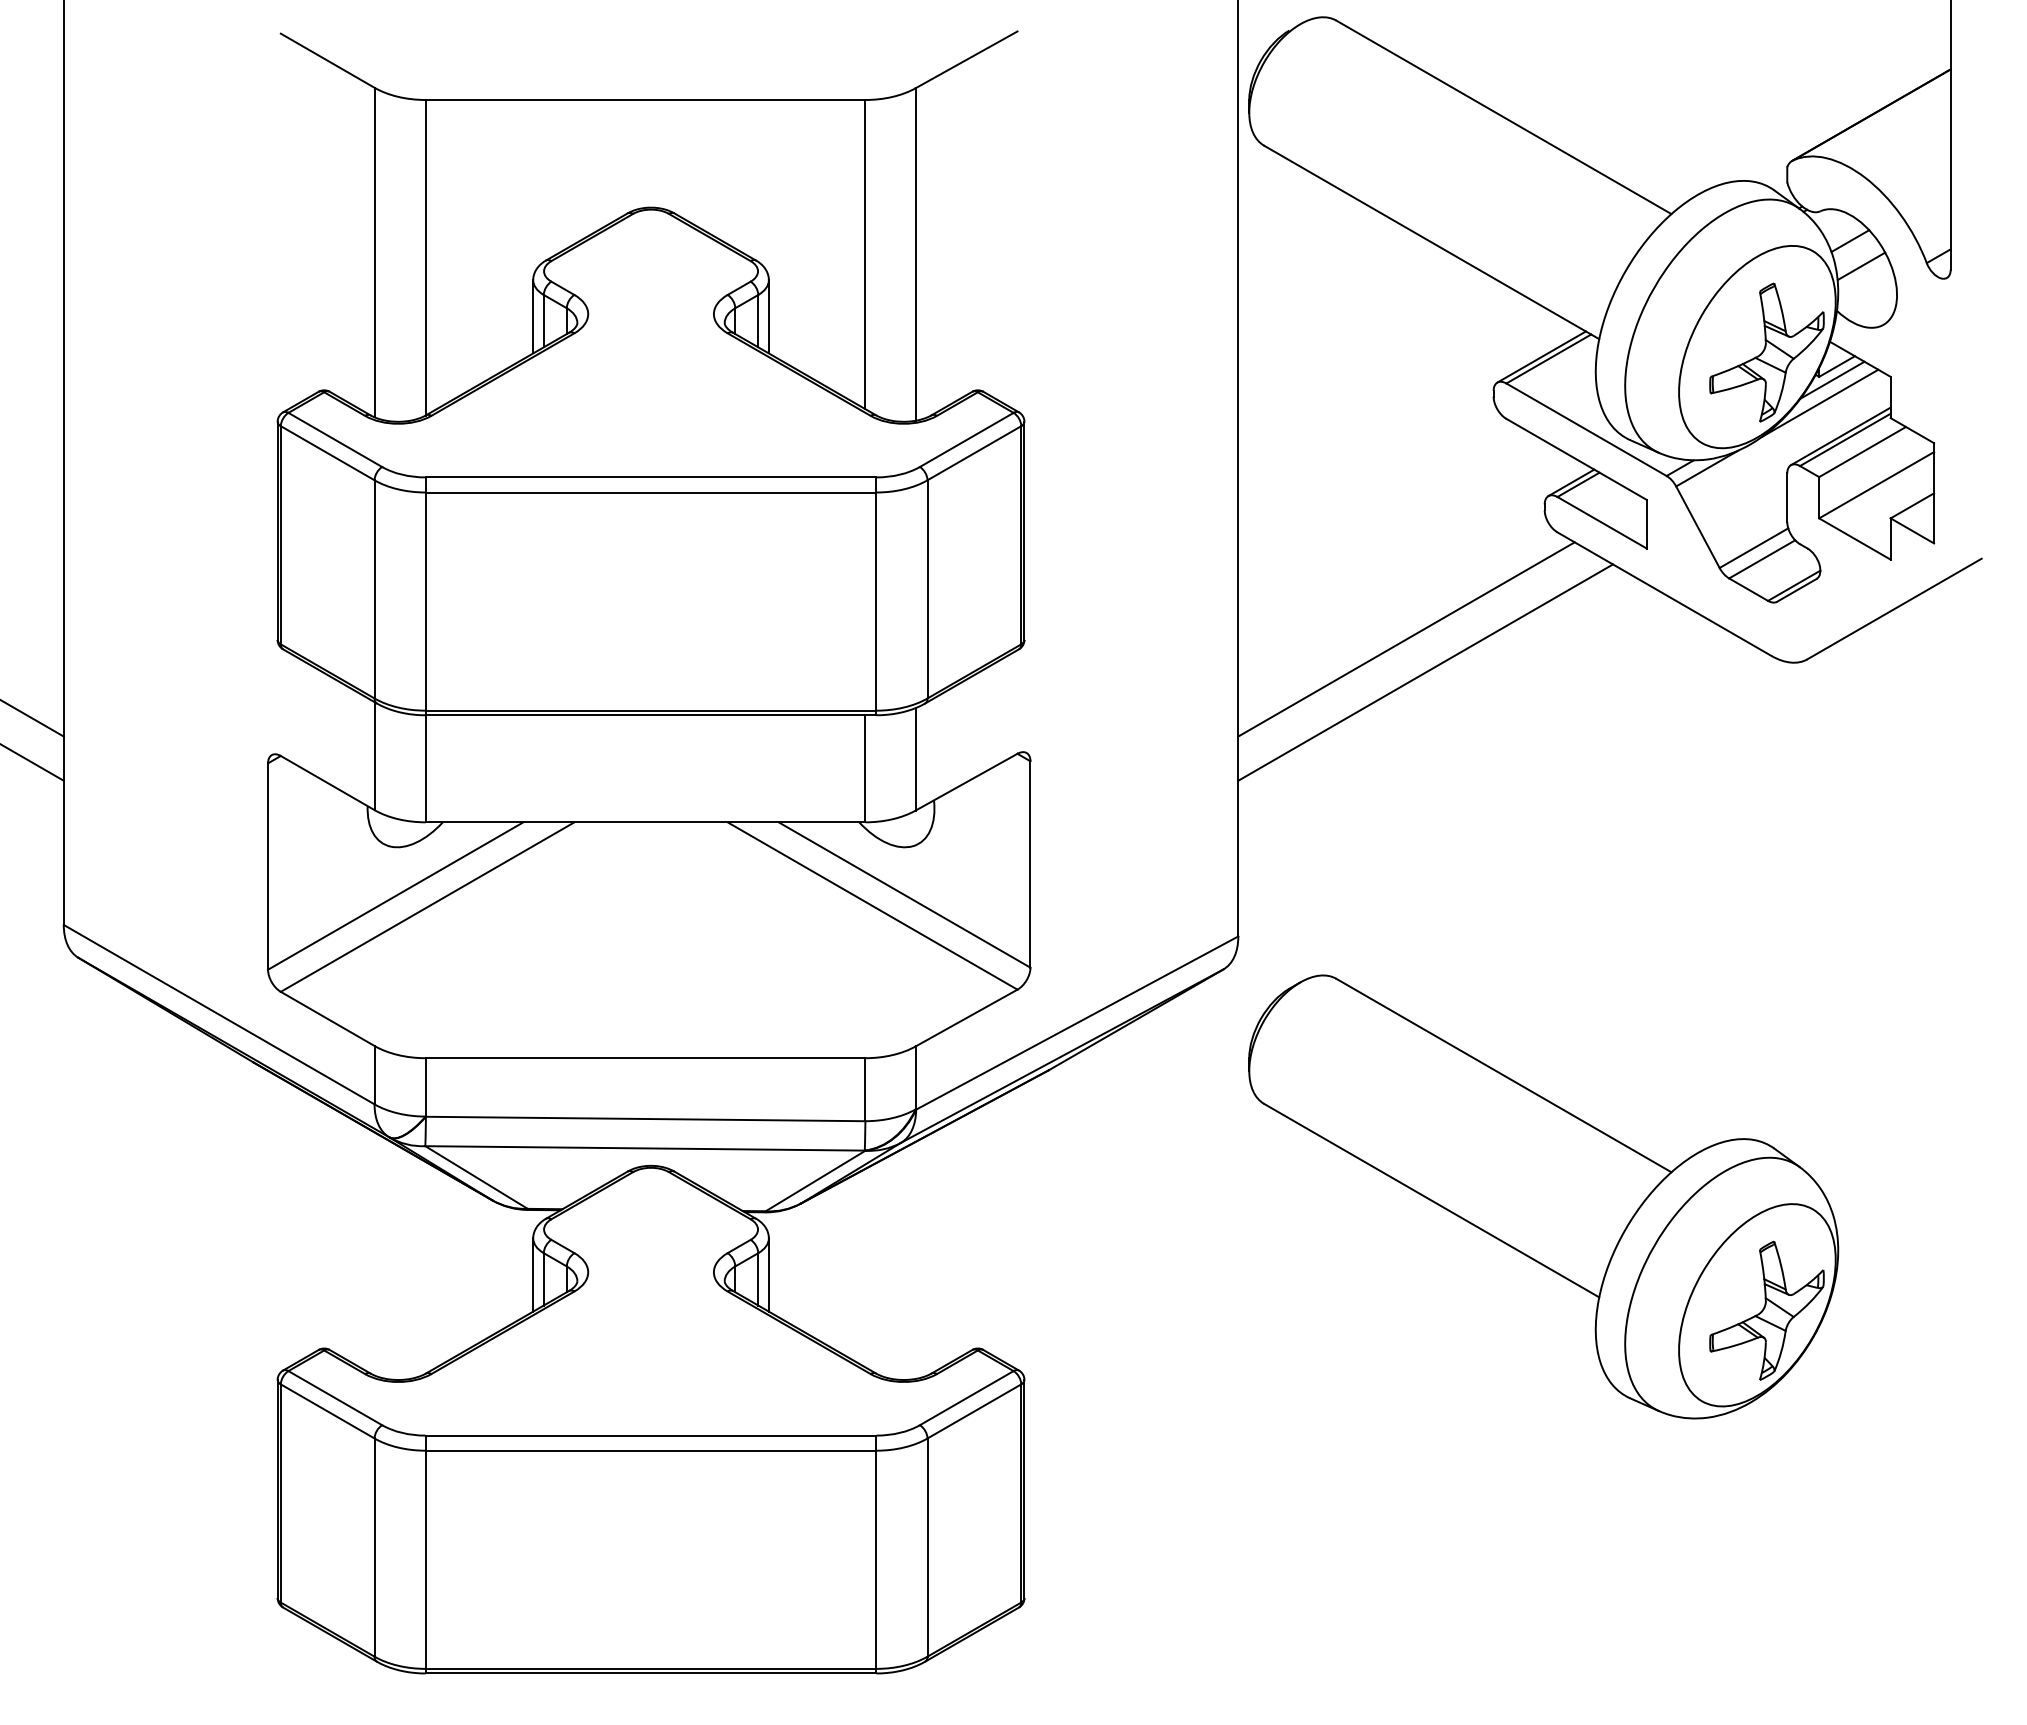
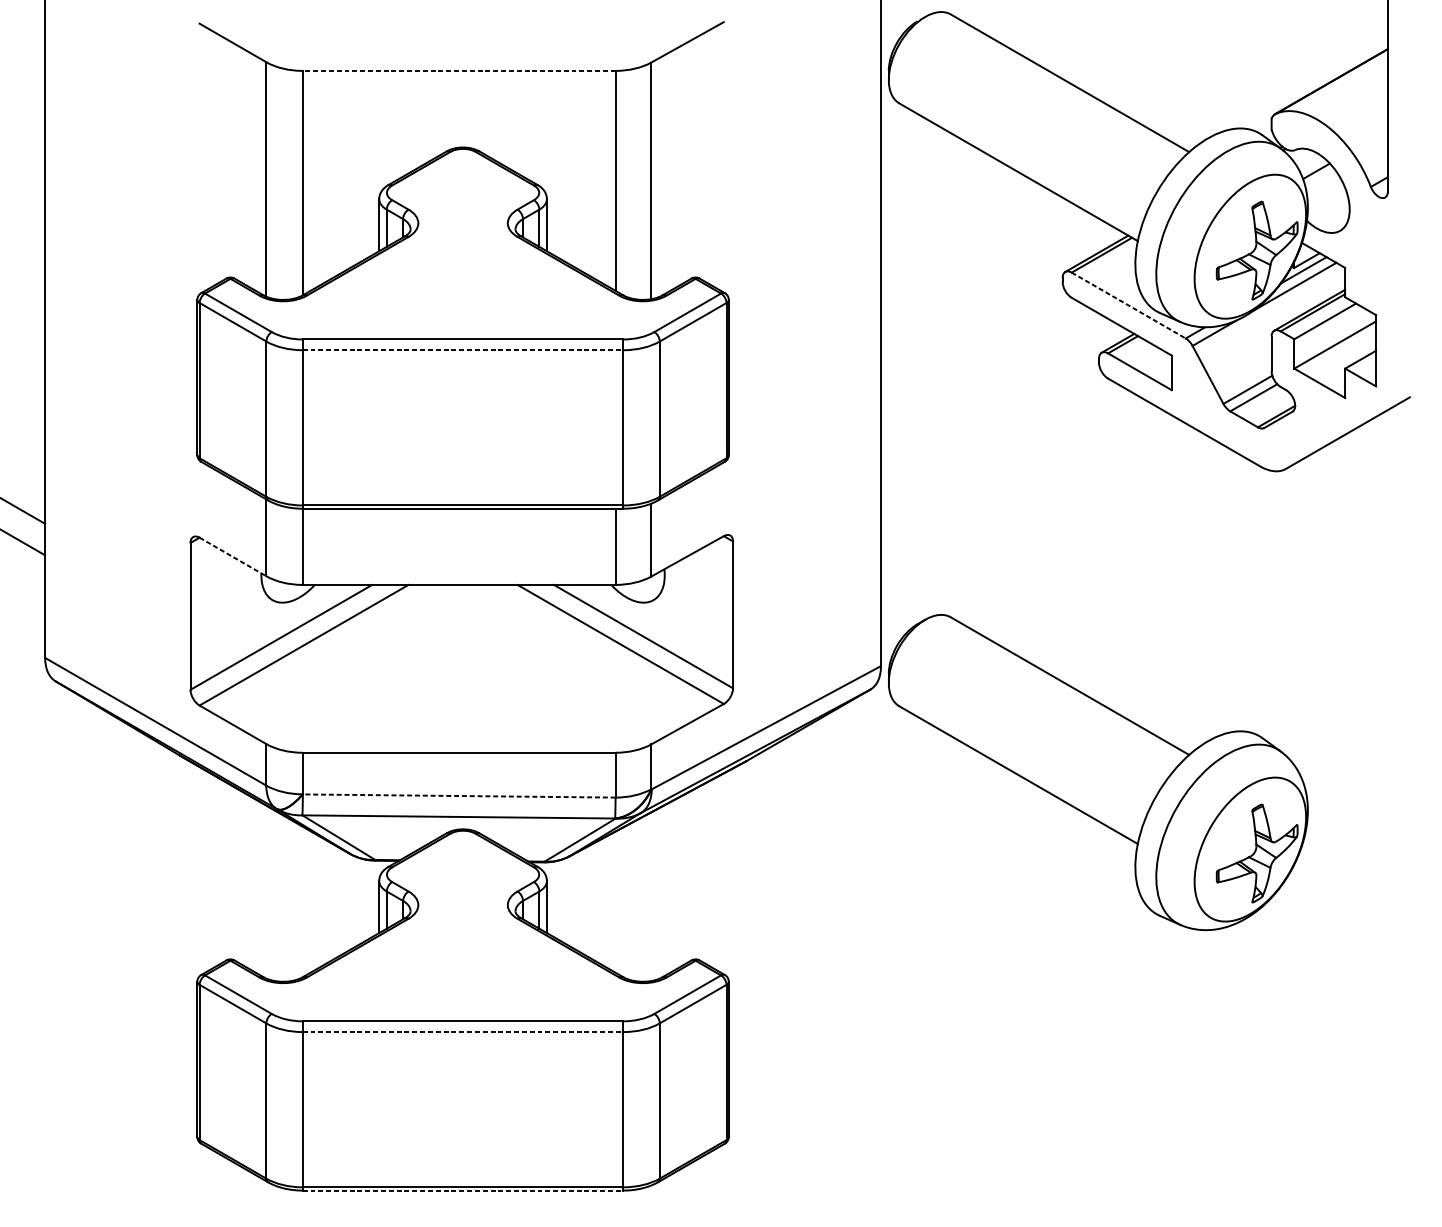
line: (645, 100) -> (459, 71), solid -> dashed
line: (1861, 266) -> (1324, 189), removed
line: (1586, 429) -> (1128, 305), solid -> dashed
line: (651, 492) -> (463, 350), solid -> dashed
line: (1406, 639) -> (1000, 454), removed
line: (1425, 672) -> (1014, 478), removed
line: (328, 783) -> (233, 557), solid -> dashed
line: (645, 1118) -> (459, 795), solid -> dashed
part: (1543, 1196) -> (1098, 772), moved
line: (651, 1450) -> (463, 1031), solid -> dashed
line: (651, 1673) -> (463, 1190), solid -> dashed

